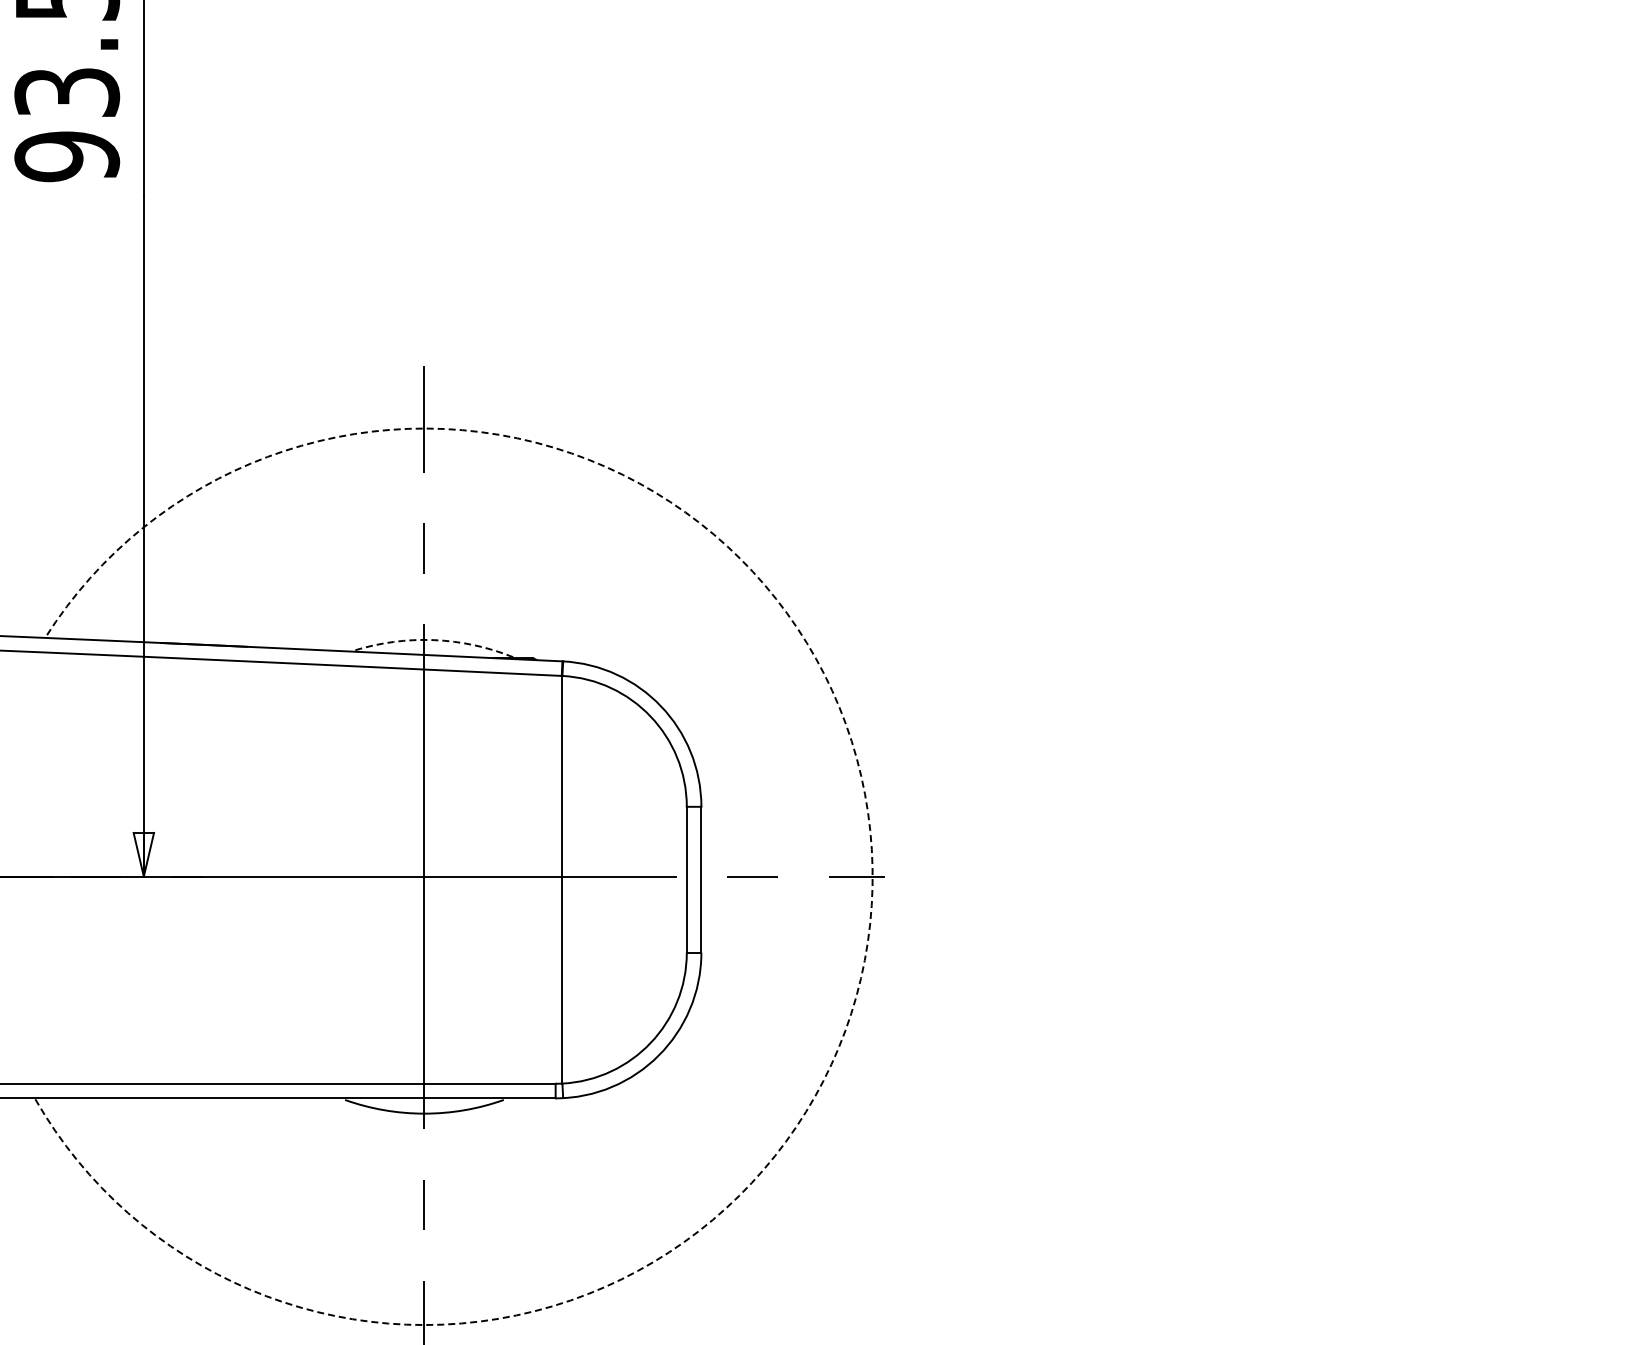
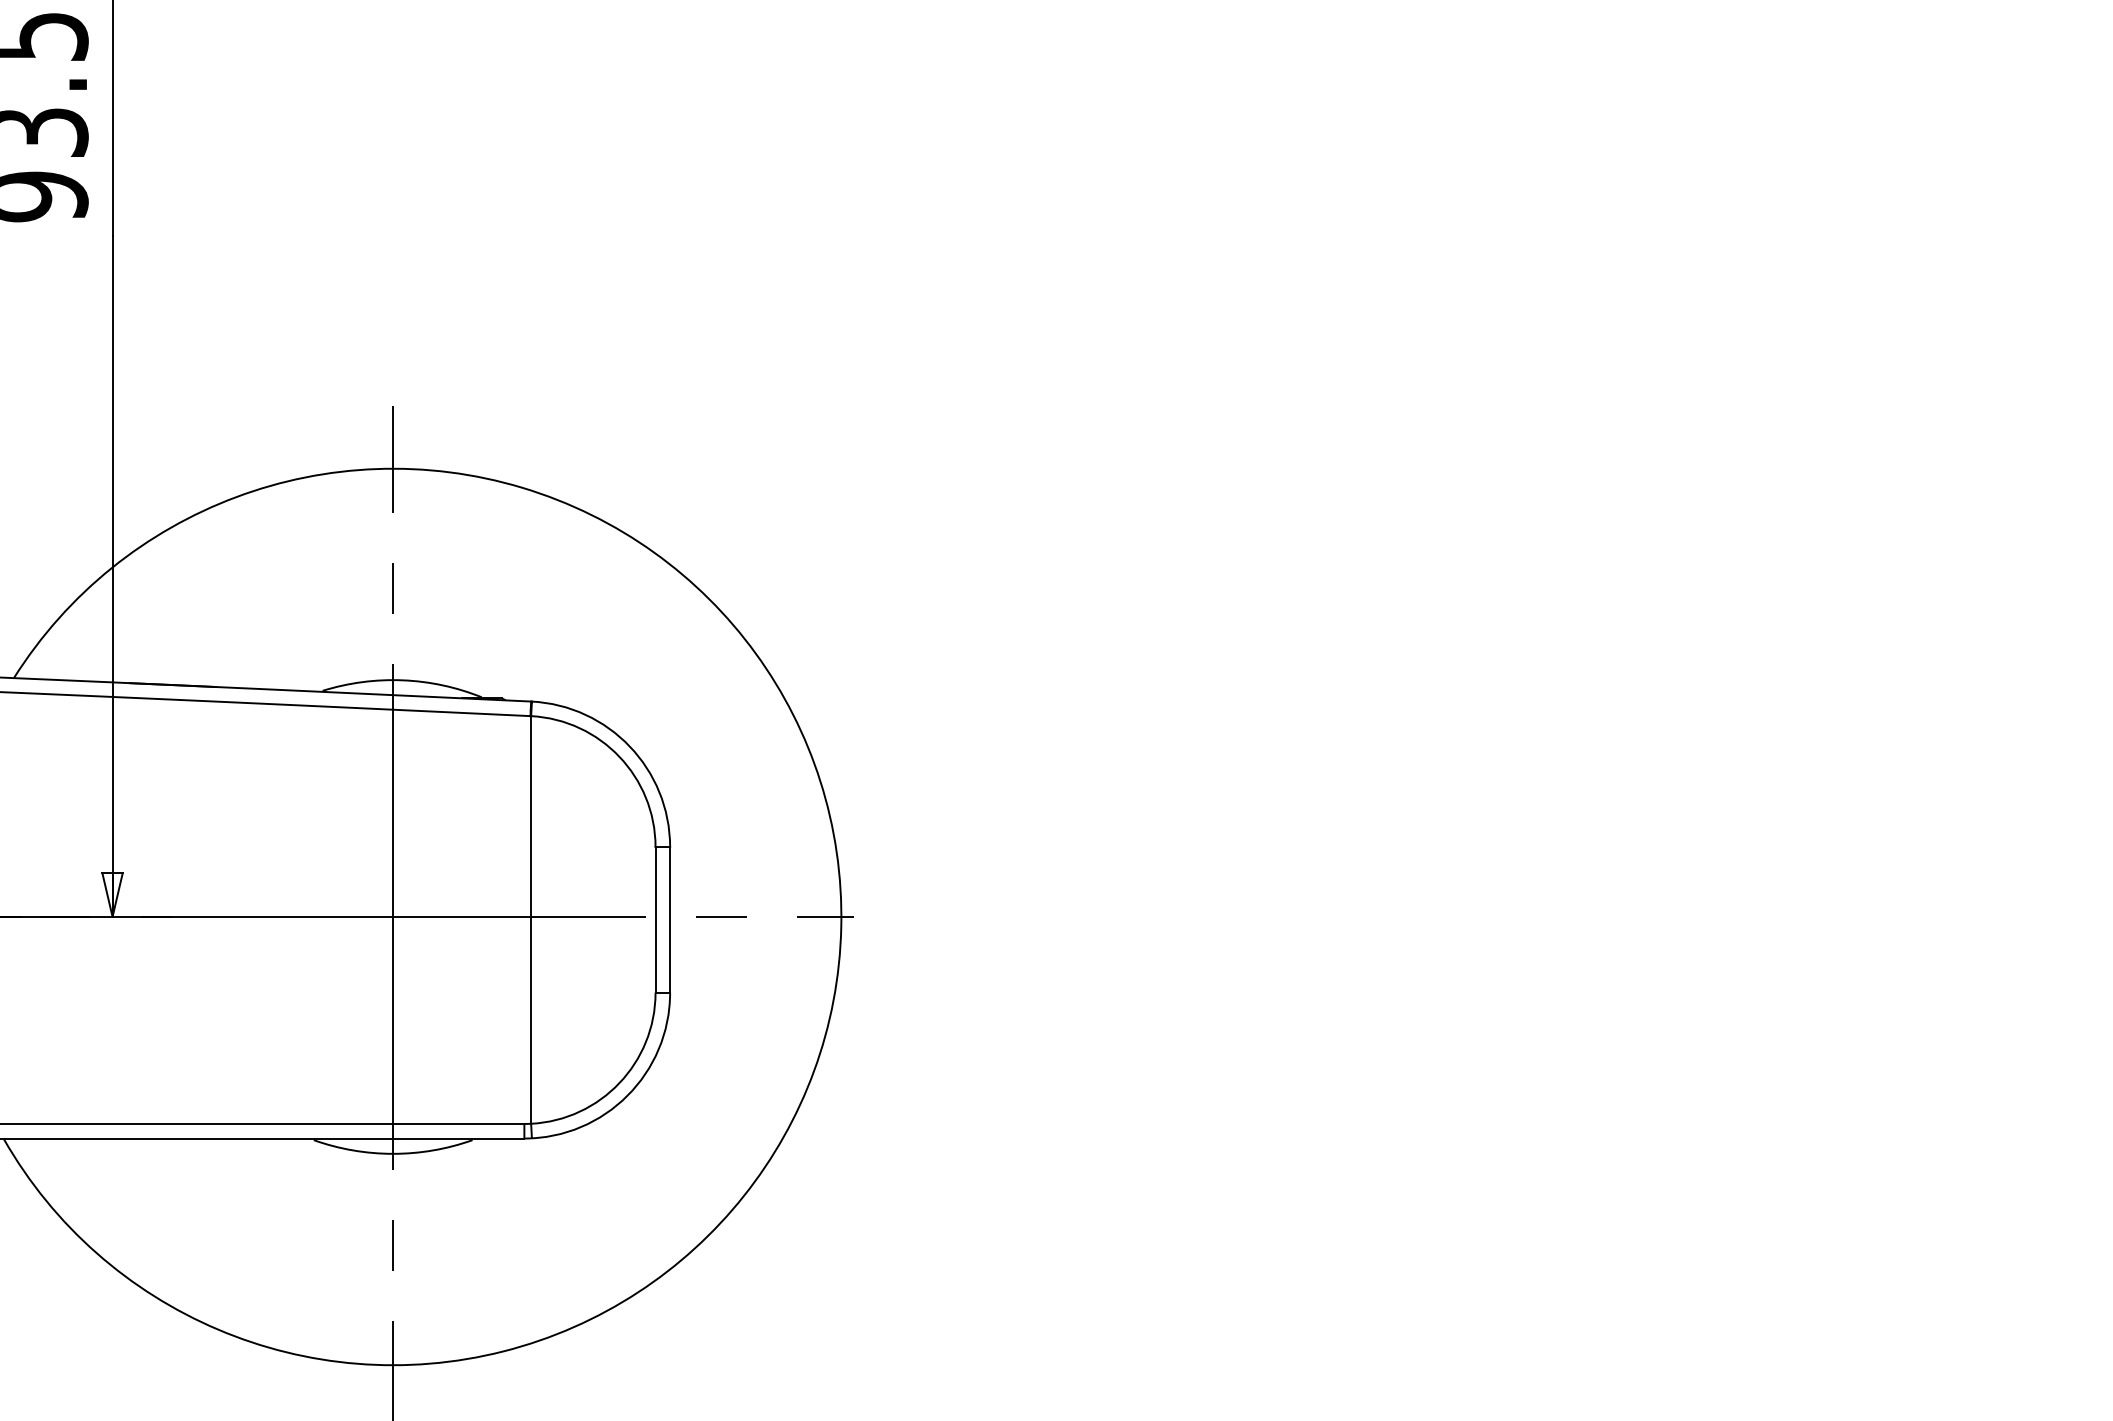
arc: (433, 640) -> (402, 680), dashed -> solid
arc: (872, 886) -> (841, 926), dashed -> solid

